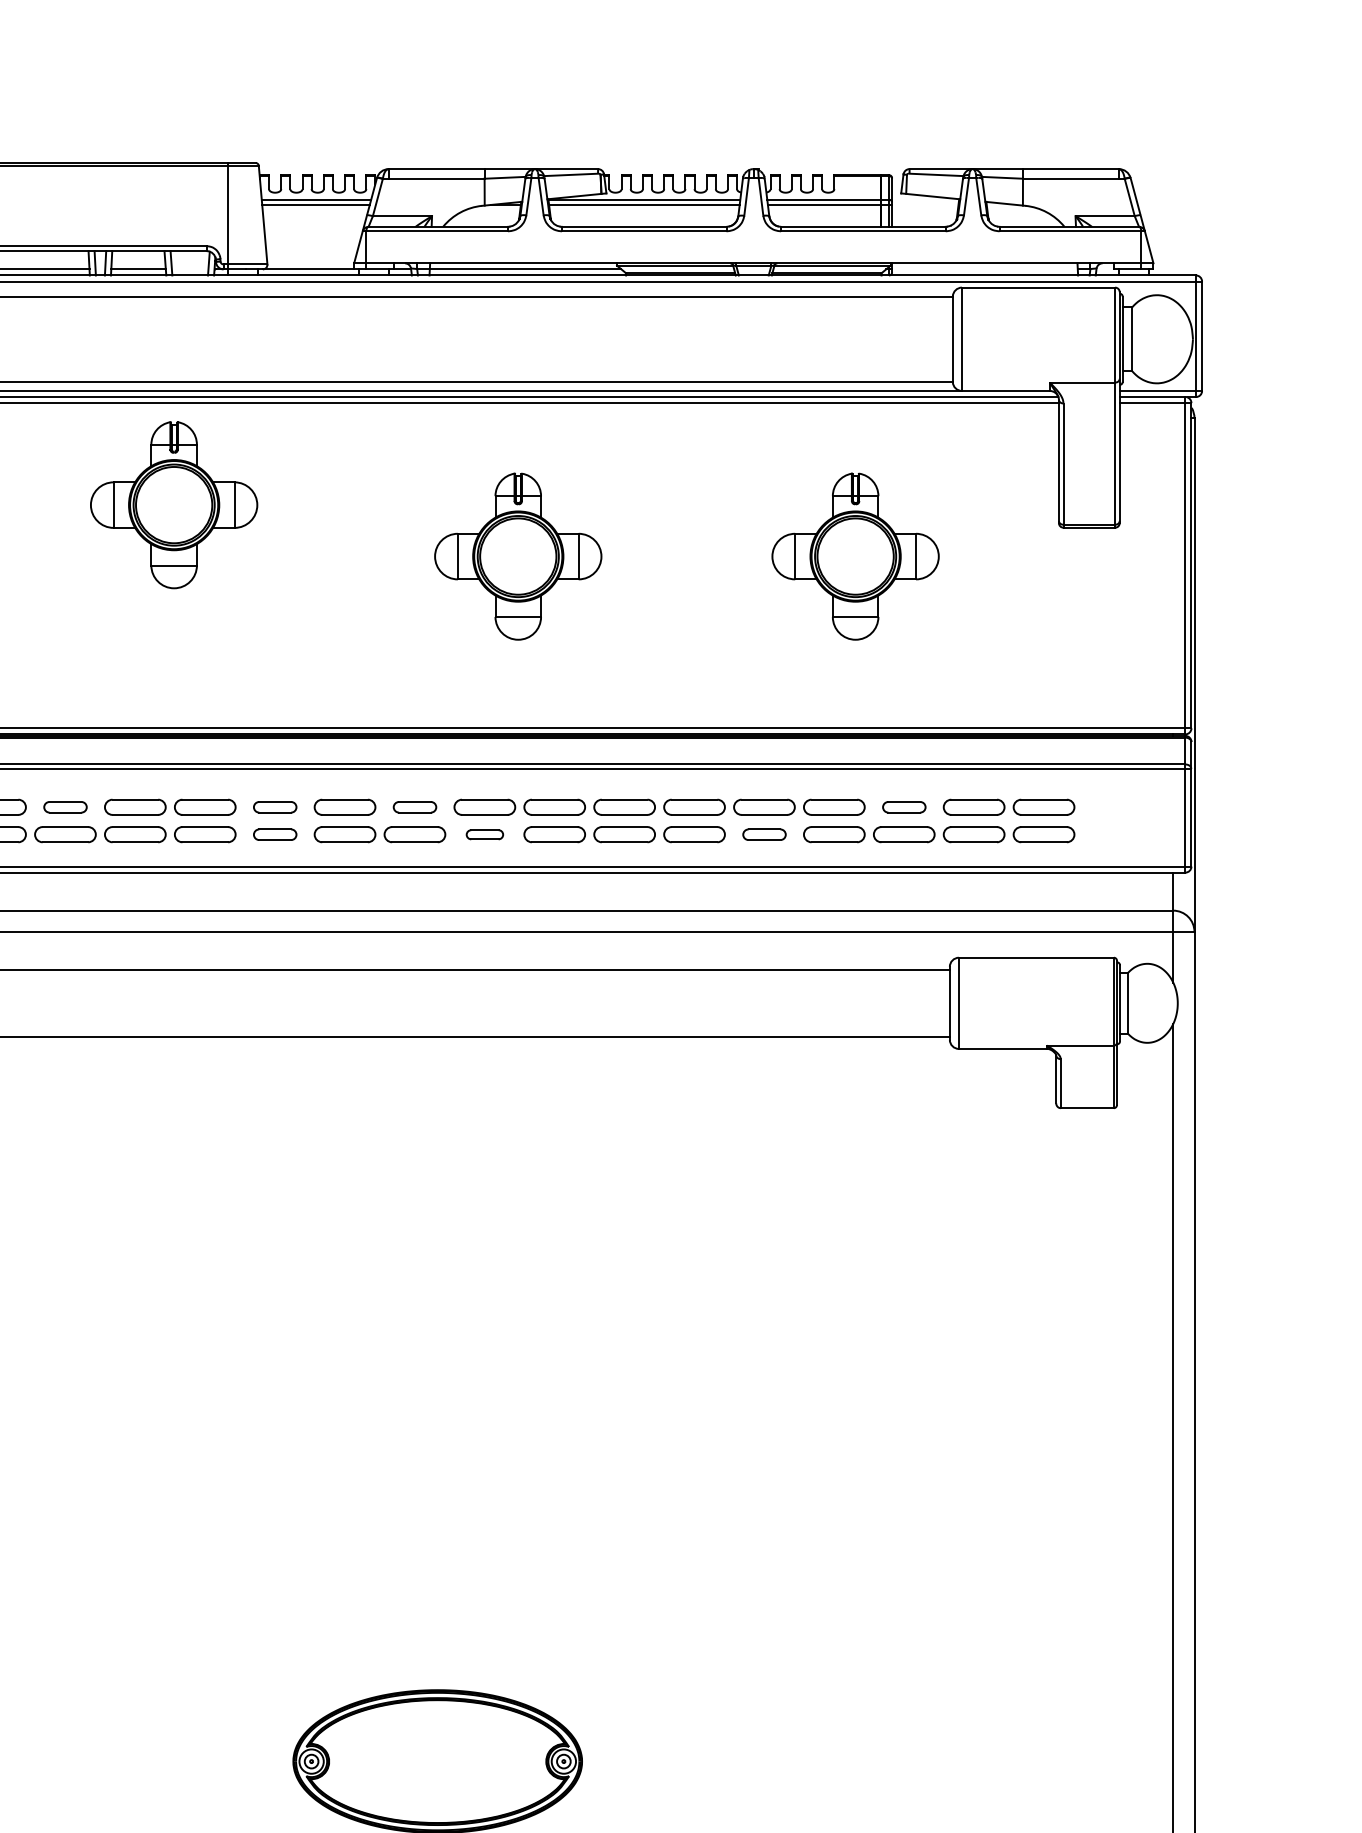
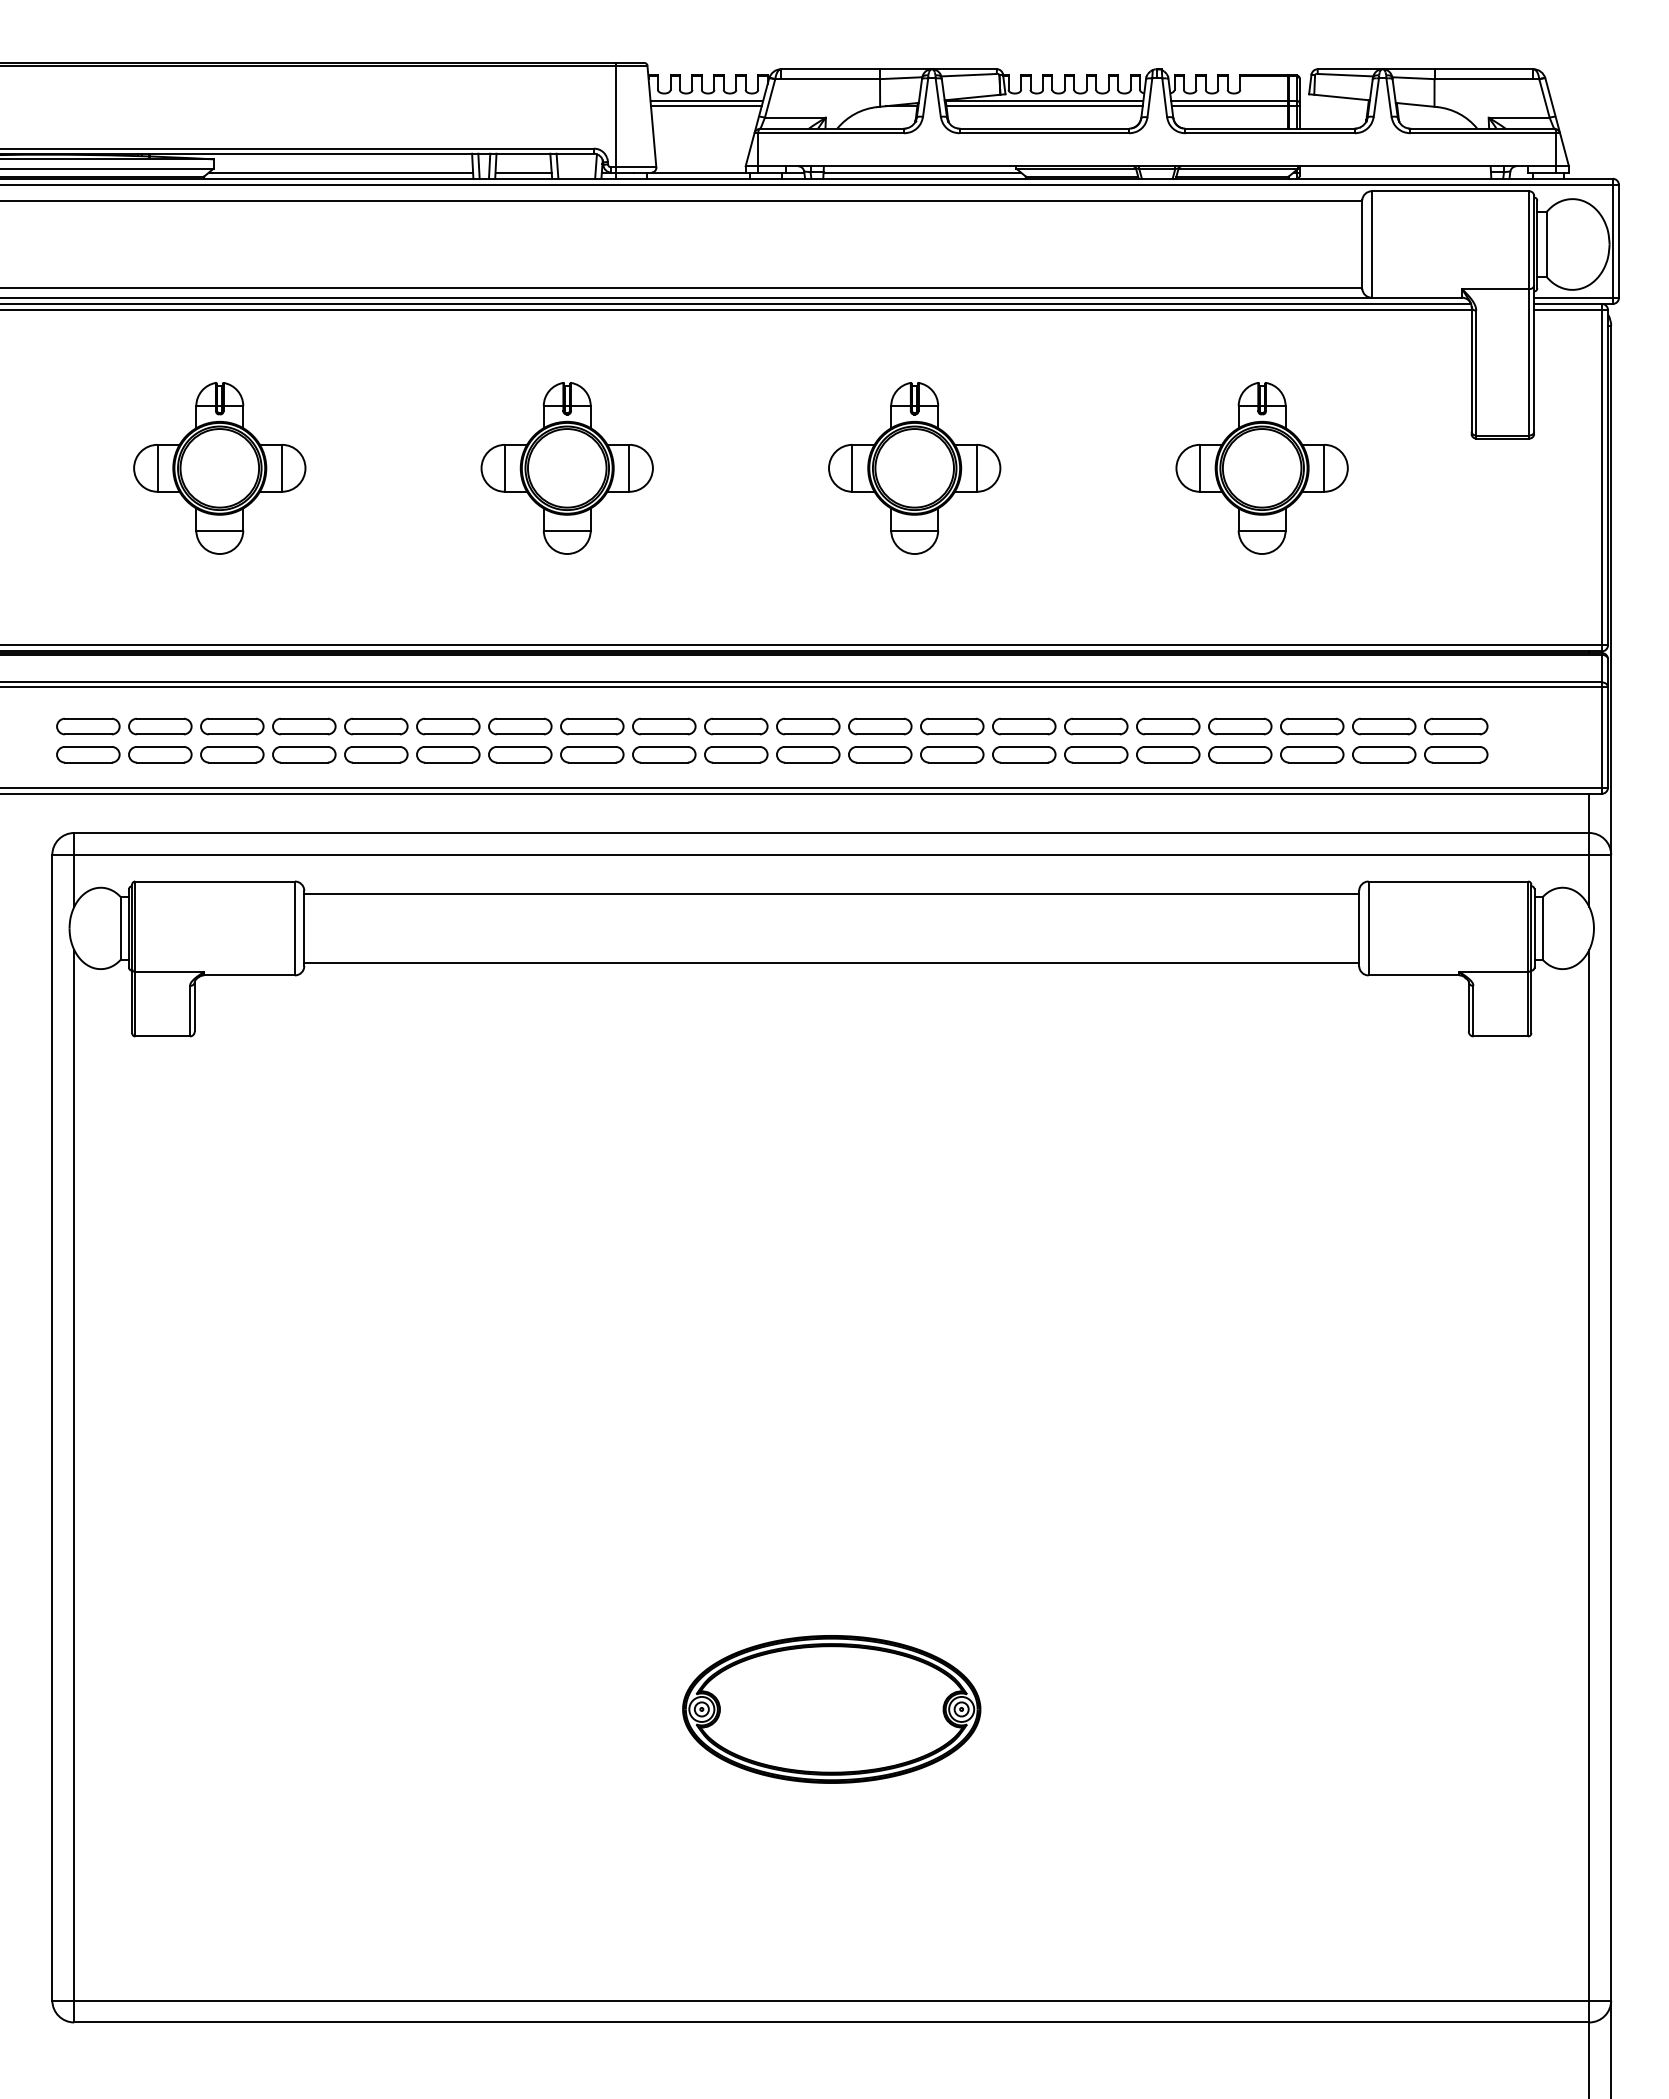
part: (173, 505) -> (566, 468), moved
part: (65, 807) -> (448, 726), size x1.43
part: (275, 807) -> (664, 726), size x1.43
part: (415, 807) -> (808, 726), size x1.43
part: (904, 807) -> (1312, 726), size x1.43
part: (275, 834) -> (664, 754), size x1.43
part: (485, 834) -> (880, 754), size x1.67
part: (764, 834) -> (1168, 754), size x1.43

